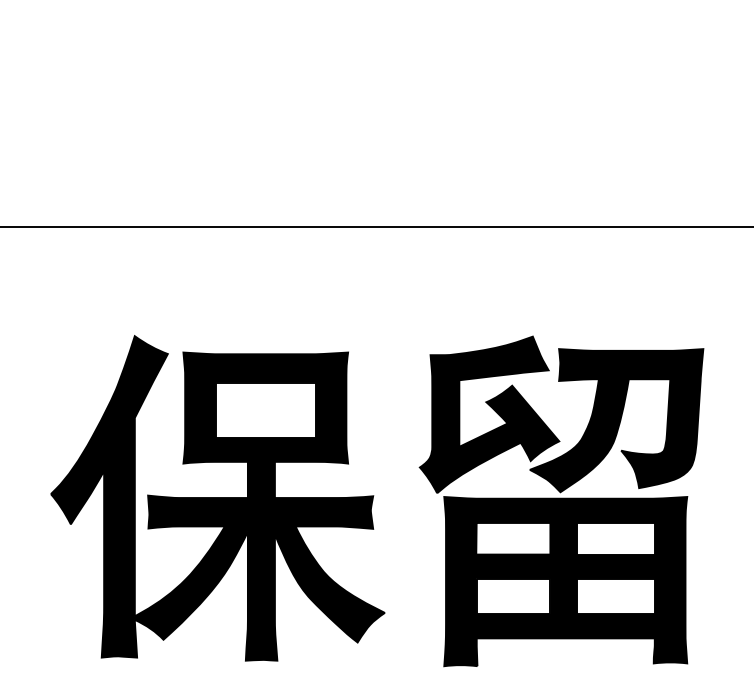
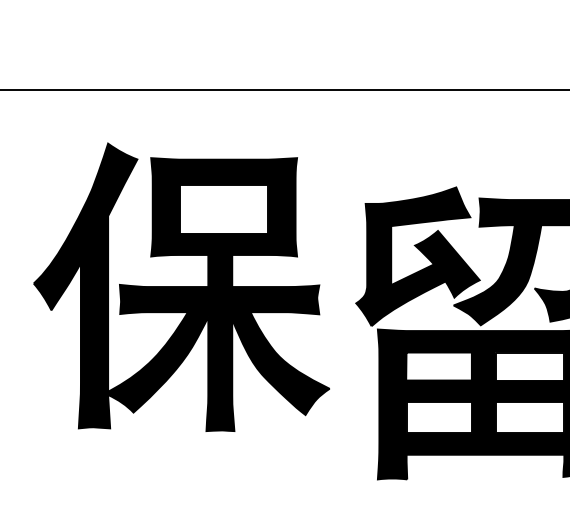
part: (217, 498) -> (181, 287), moved

